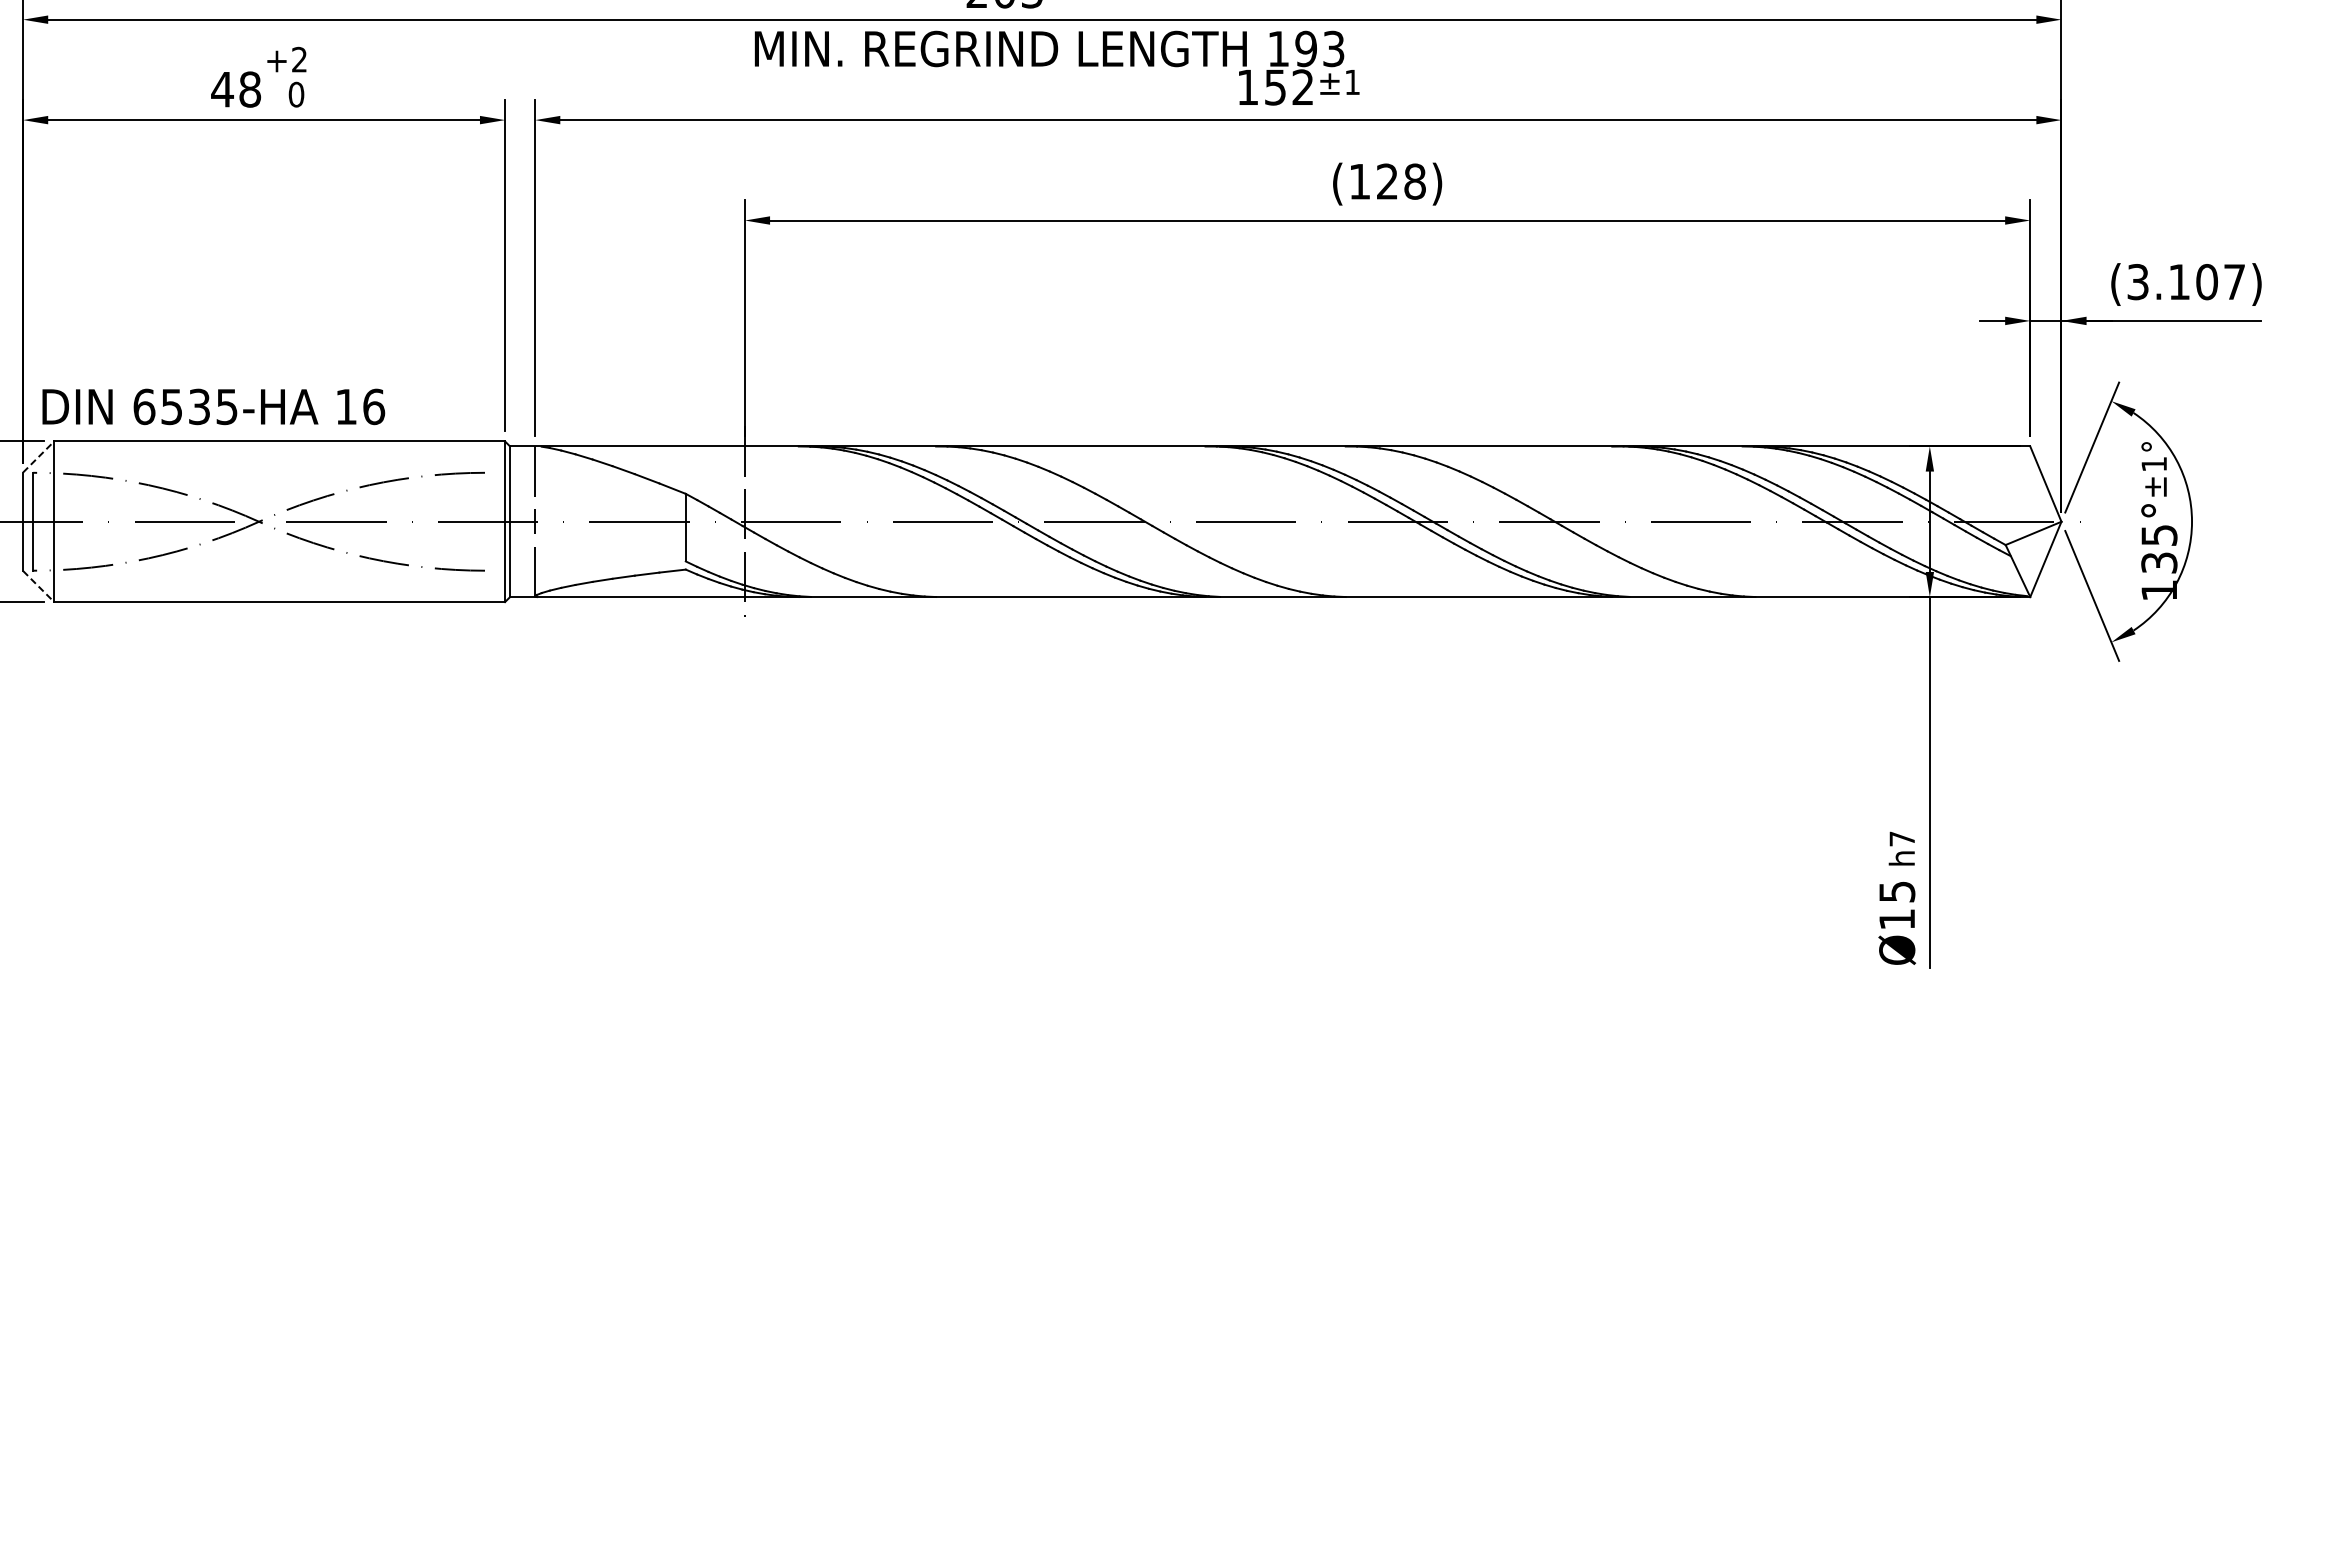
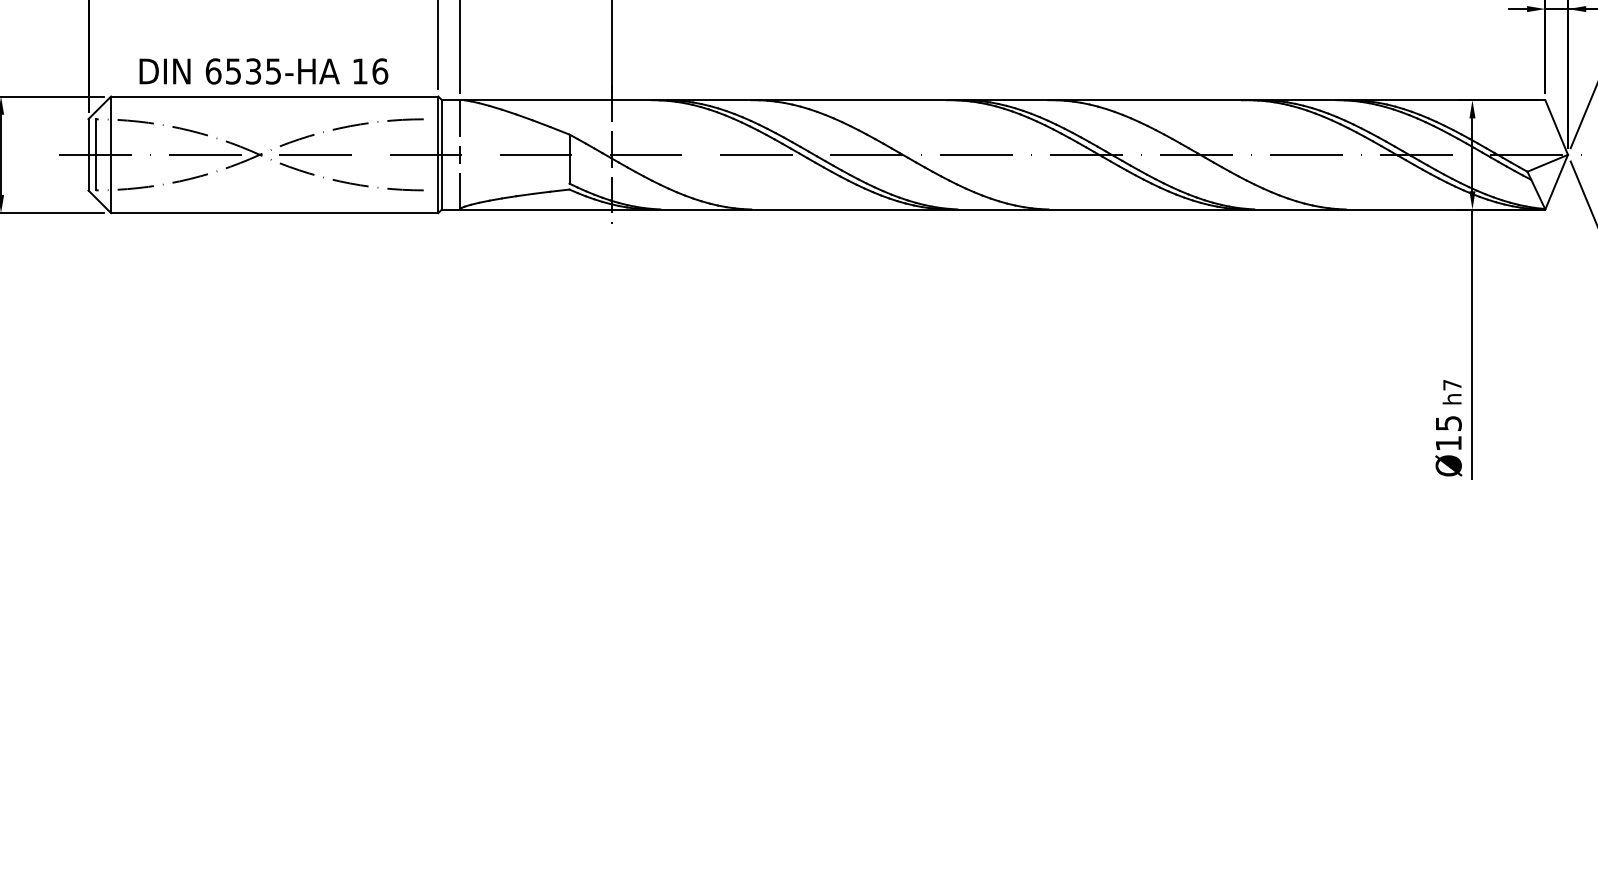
text: (213, 406) -> (263, 71), moved
line: (39, 456) -> (100, 107), dashed -> solid
line: (39, 586) -> (100, 201), dashed -> solid

